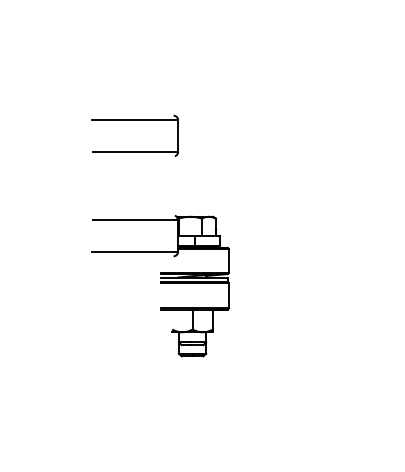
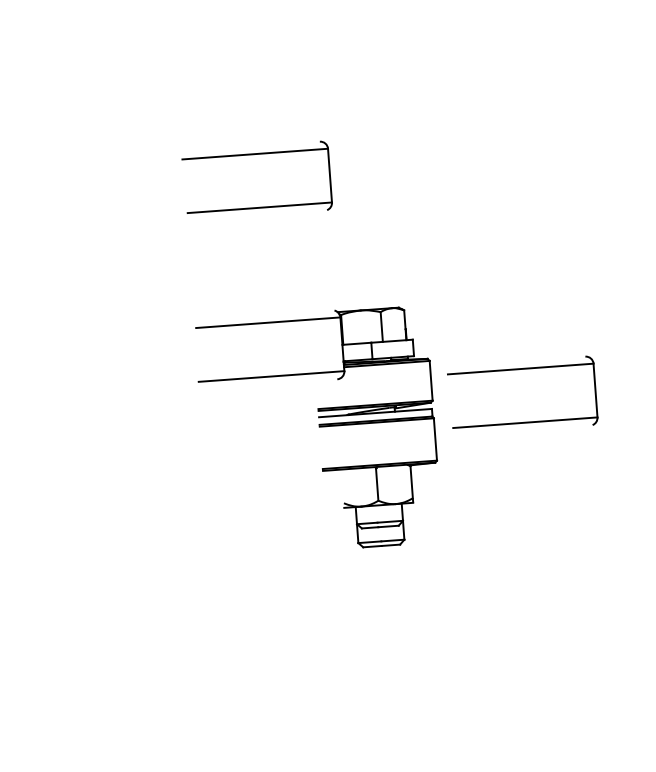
part: (281, 258) -> (519, 369), added

